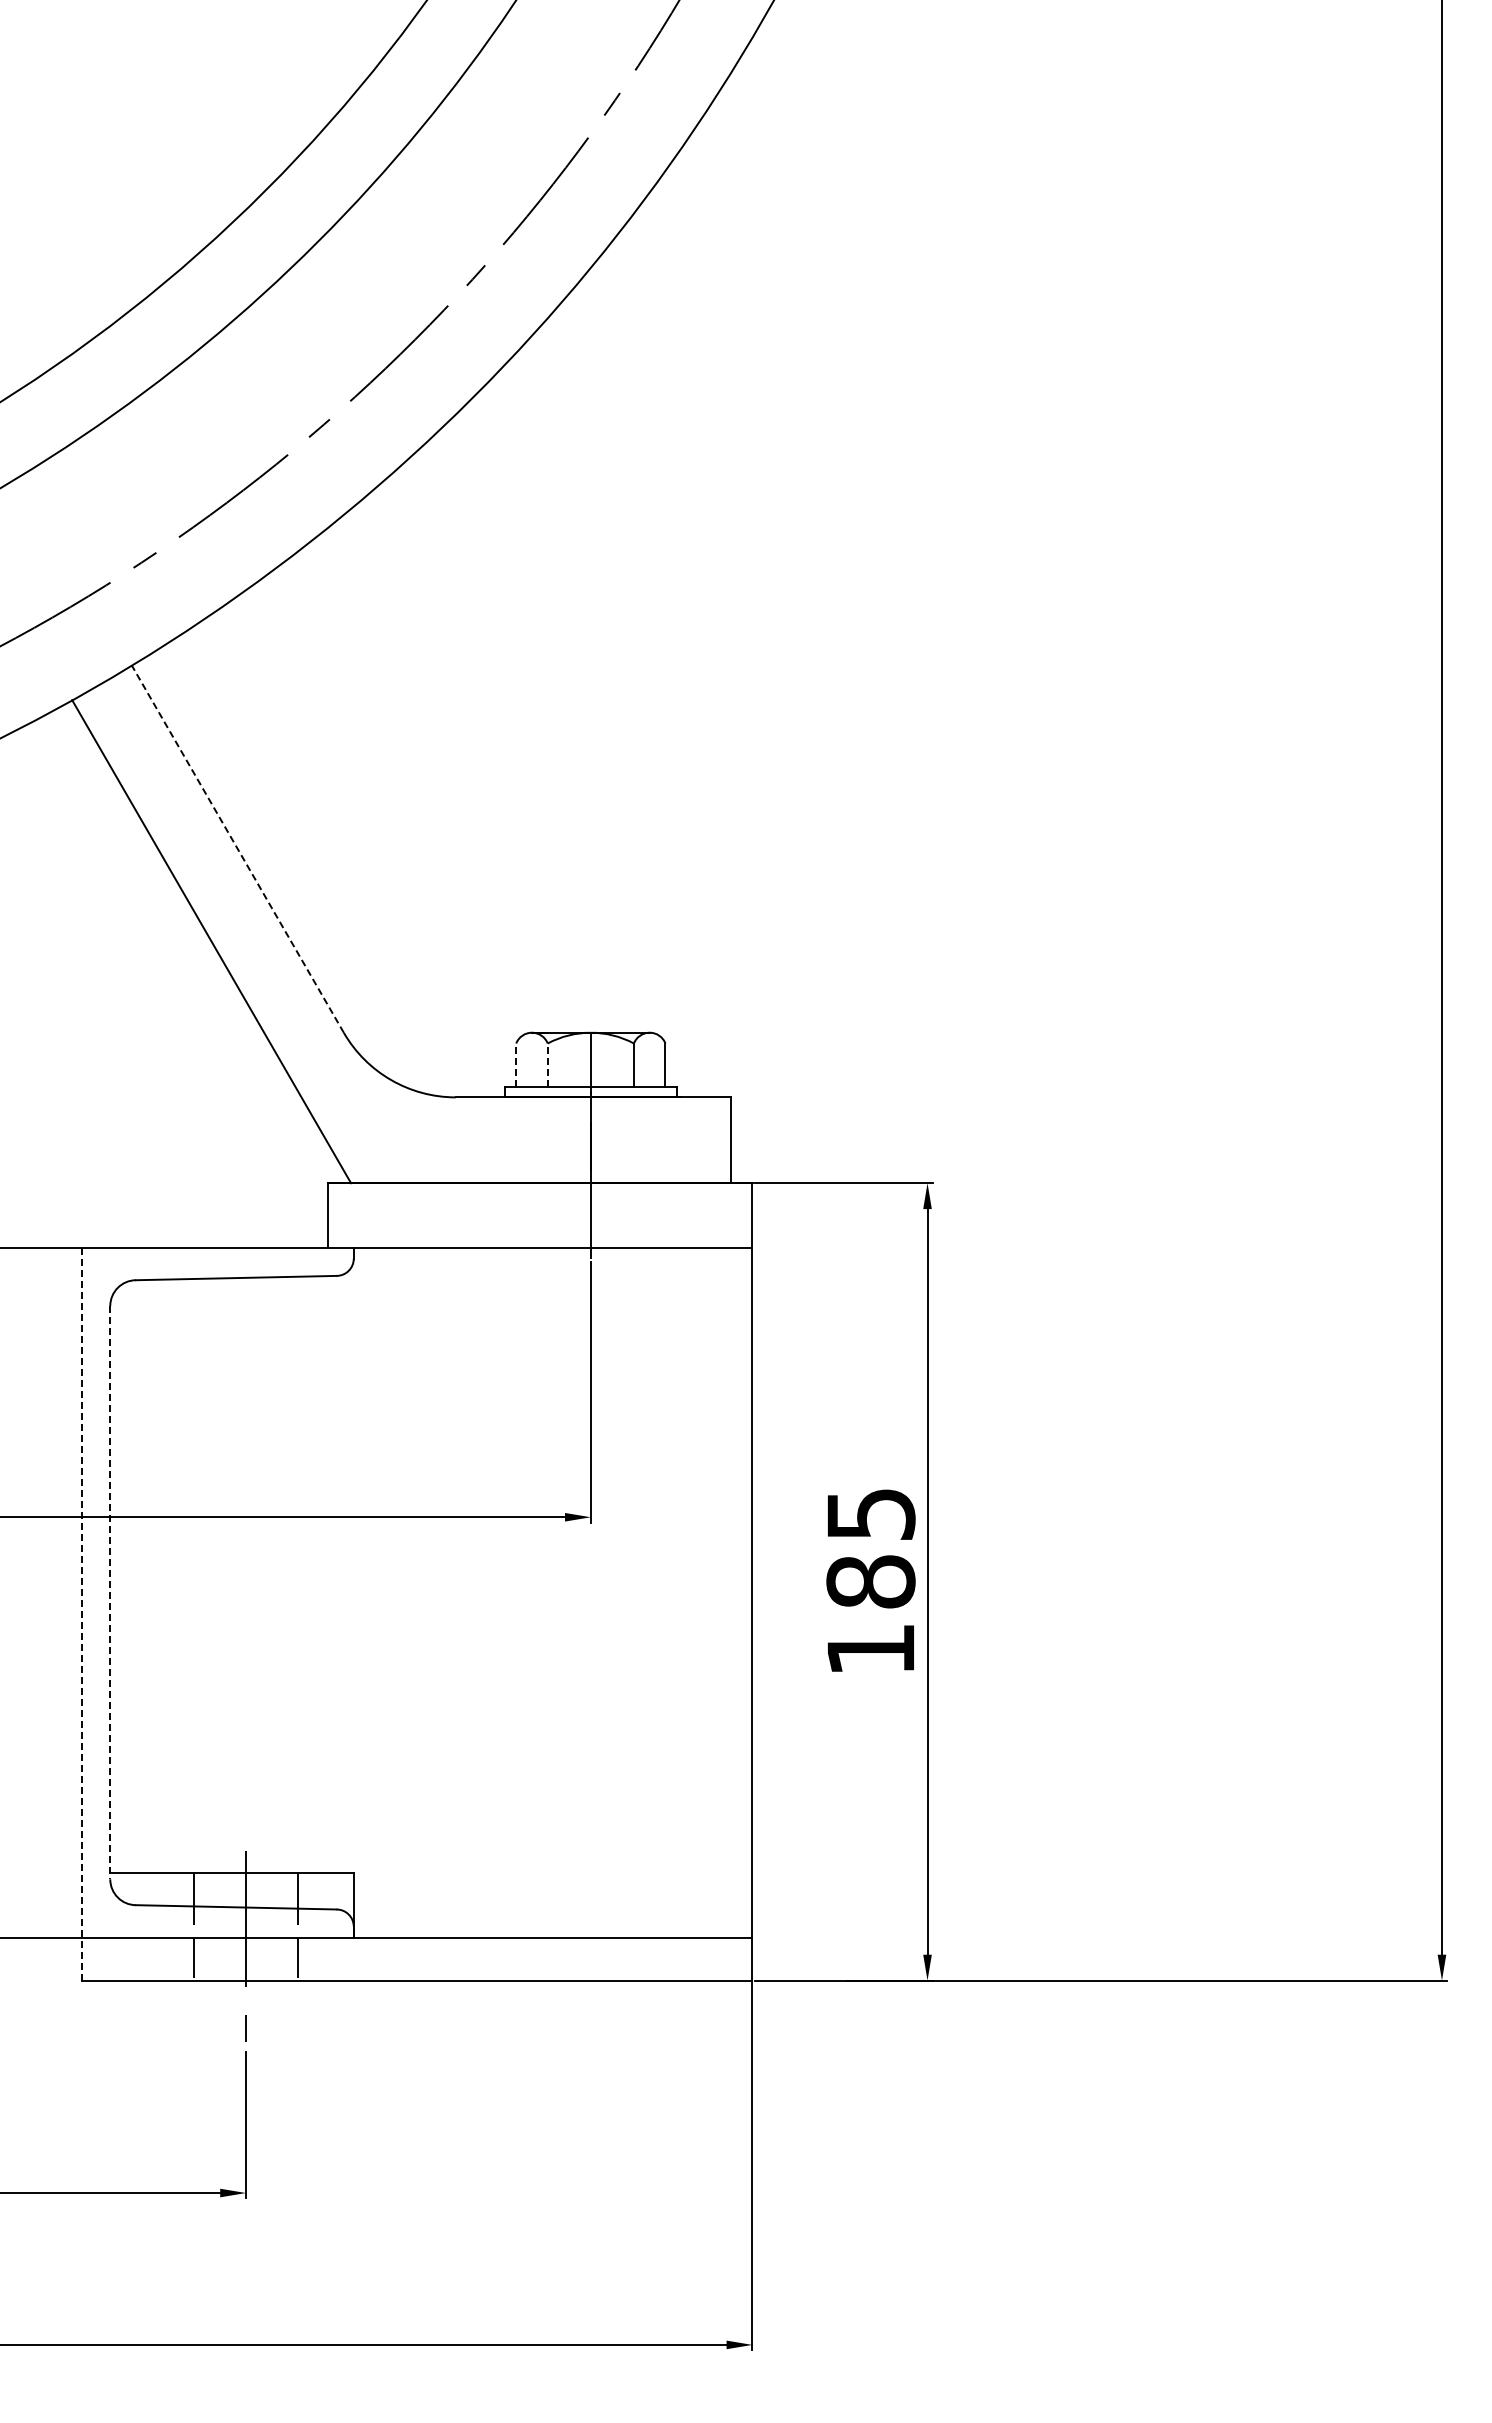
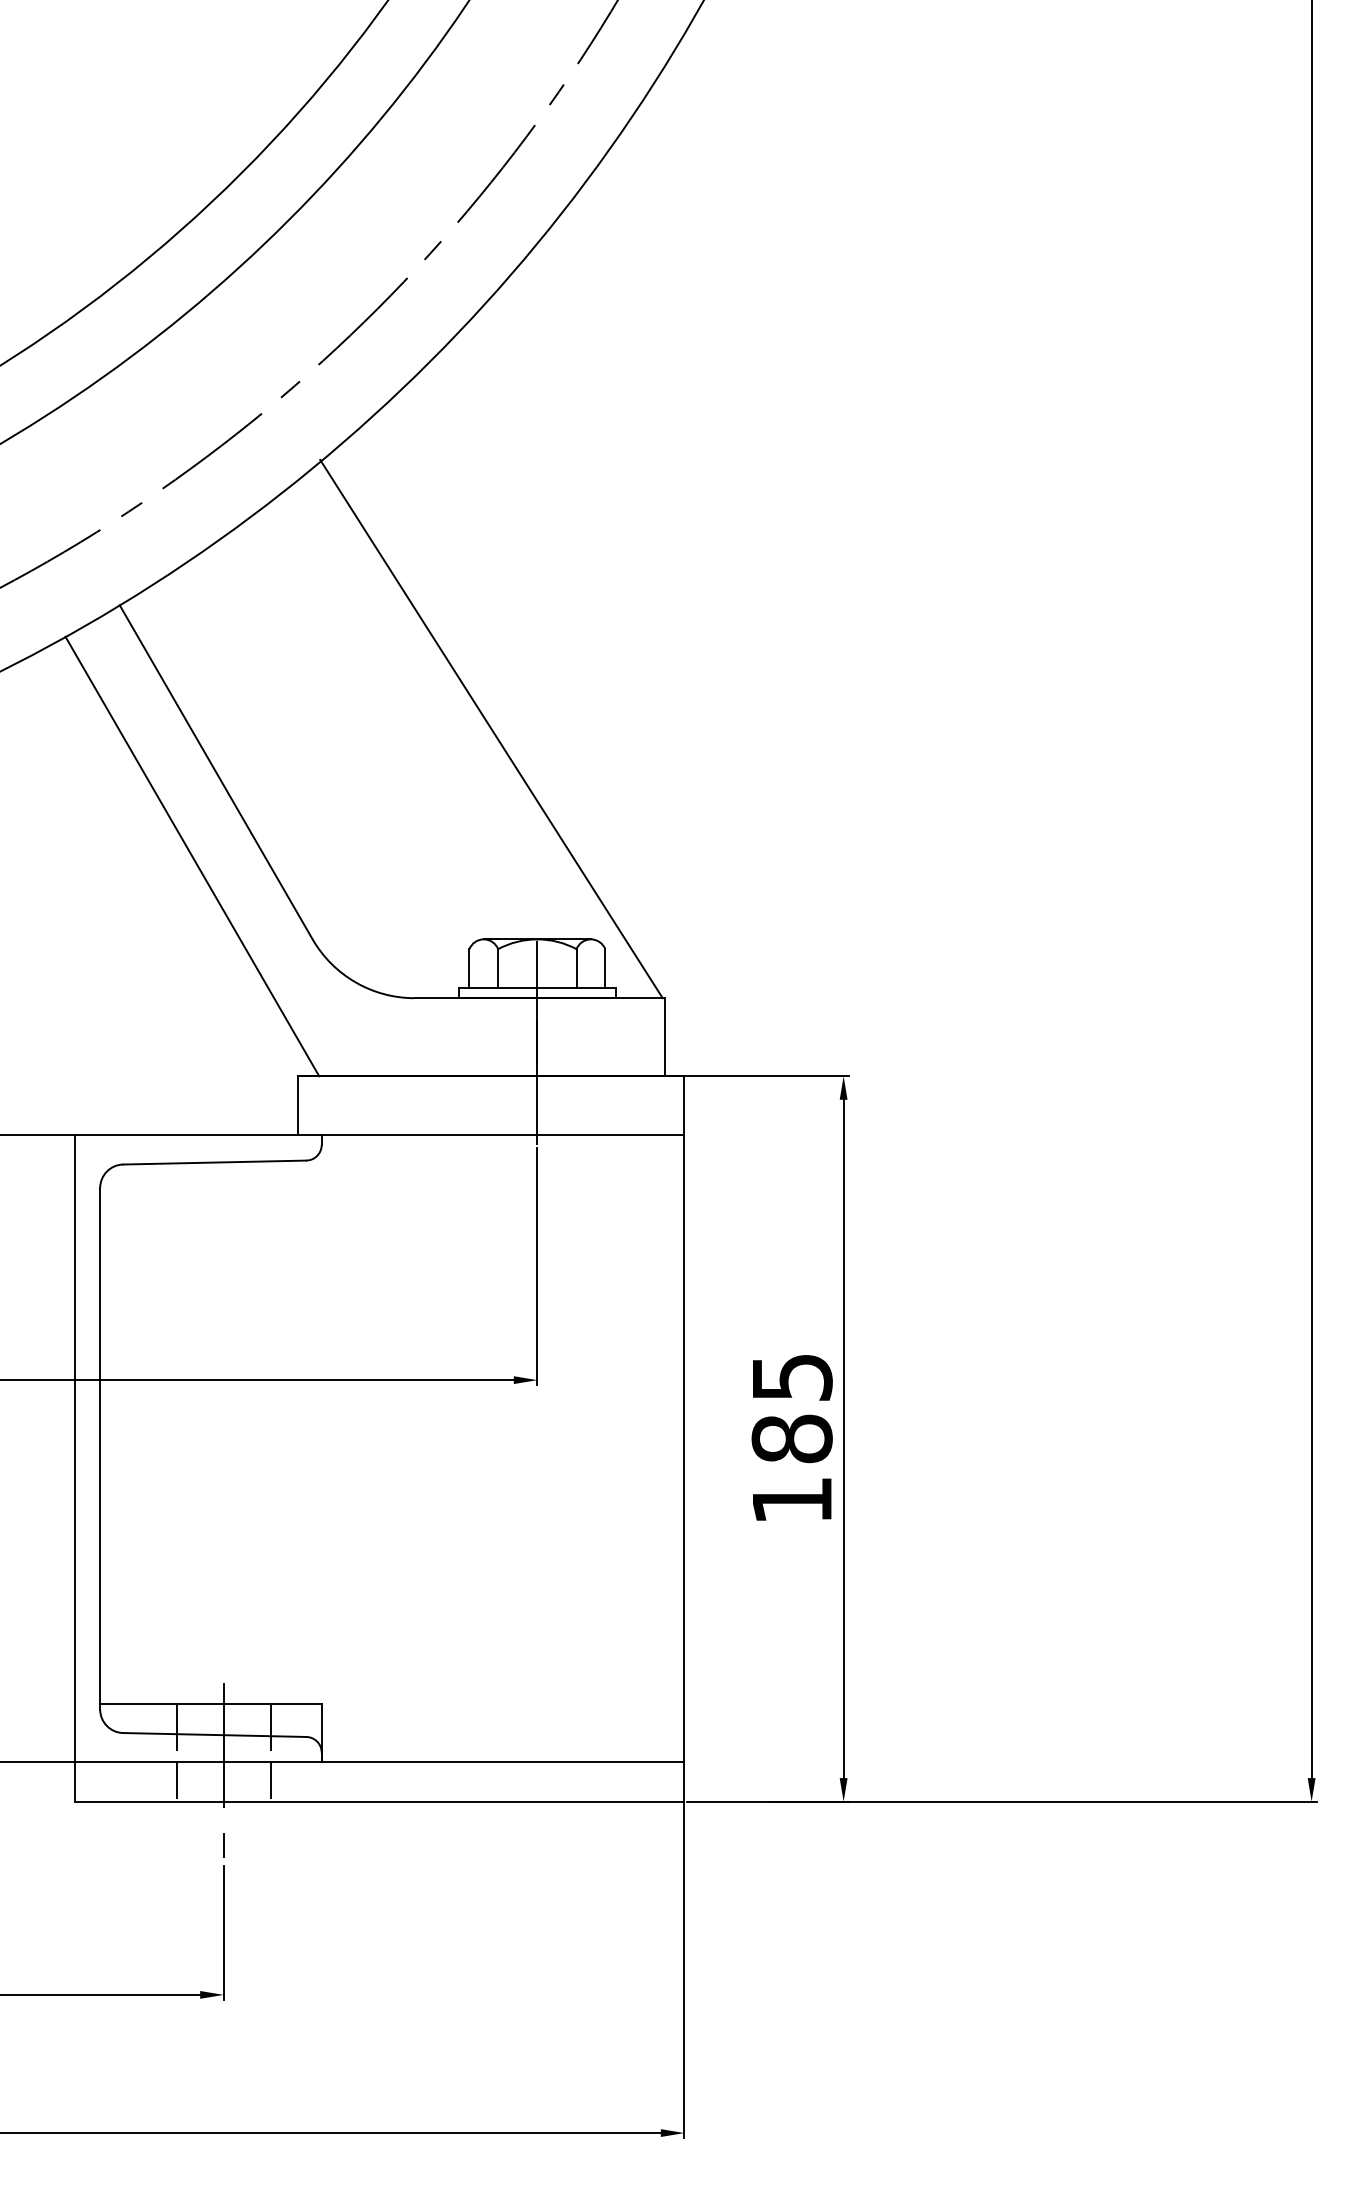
line: (540, 801) -> (491, 729), added
line: (237, 848) -> (215, 771), dashed -> solid
line: (516, 1065) -> (469, 969), dashed -> solid
line: (547, 1065) -> (497, 969), dashed -> solid
line: (110, 1592) -> (100, 1448), dashed -> solid
line: (82, 1614) -> (74, 1468), dashed -> solid

